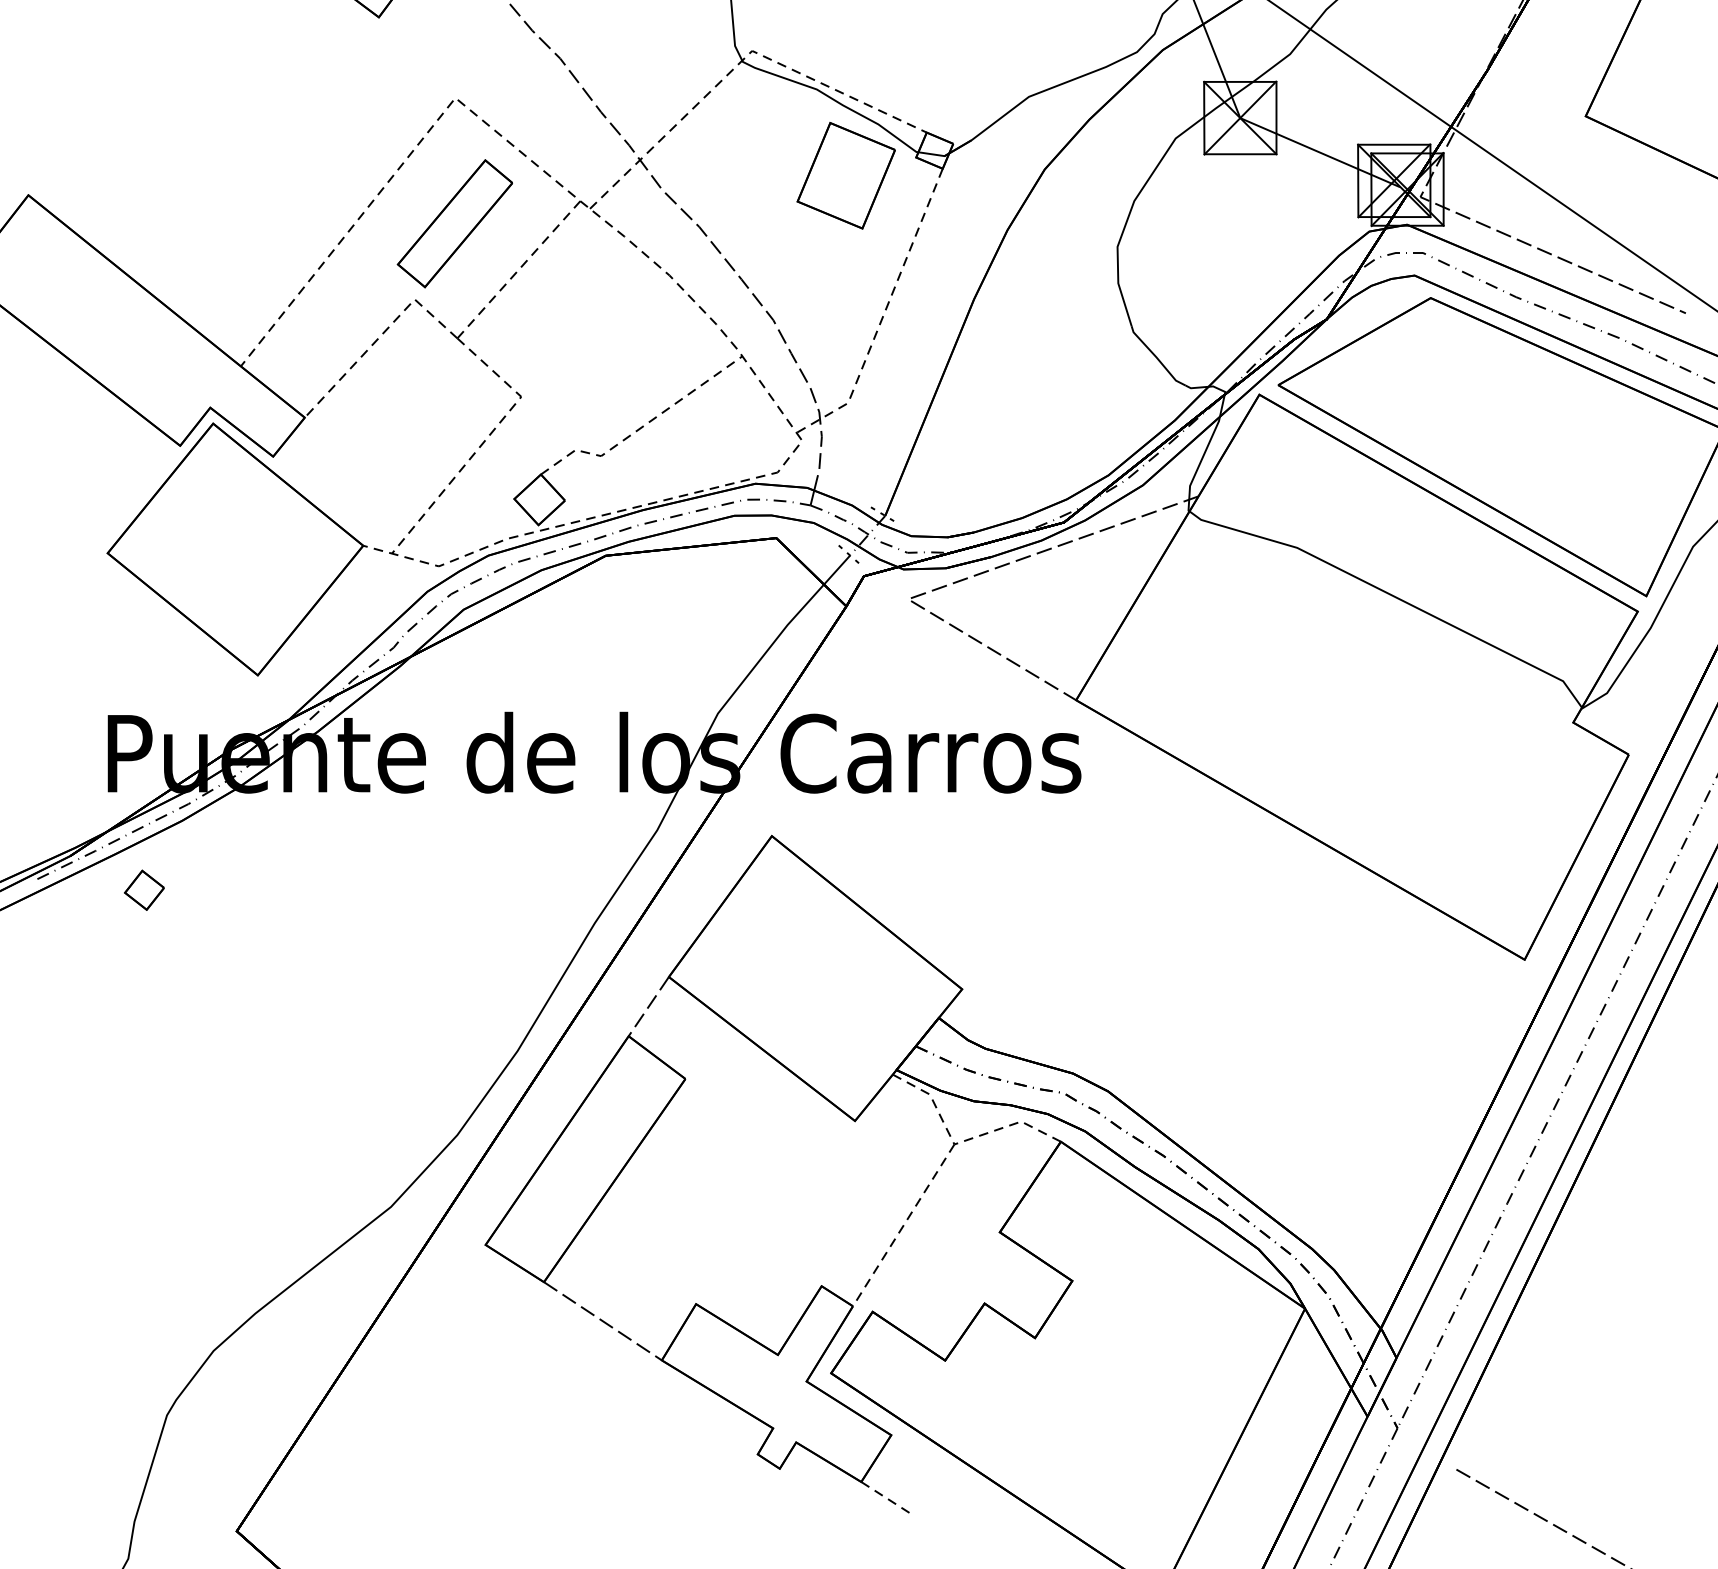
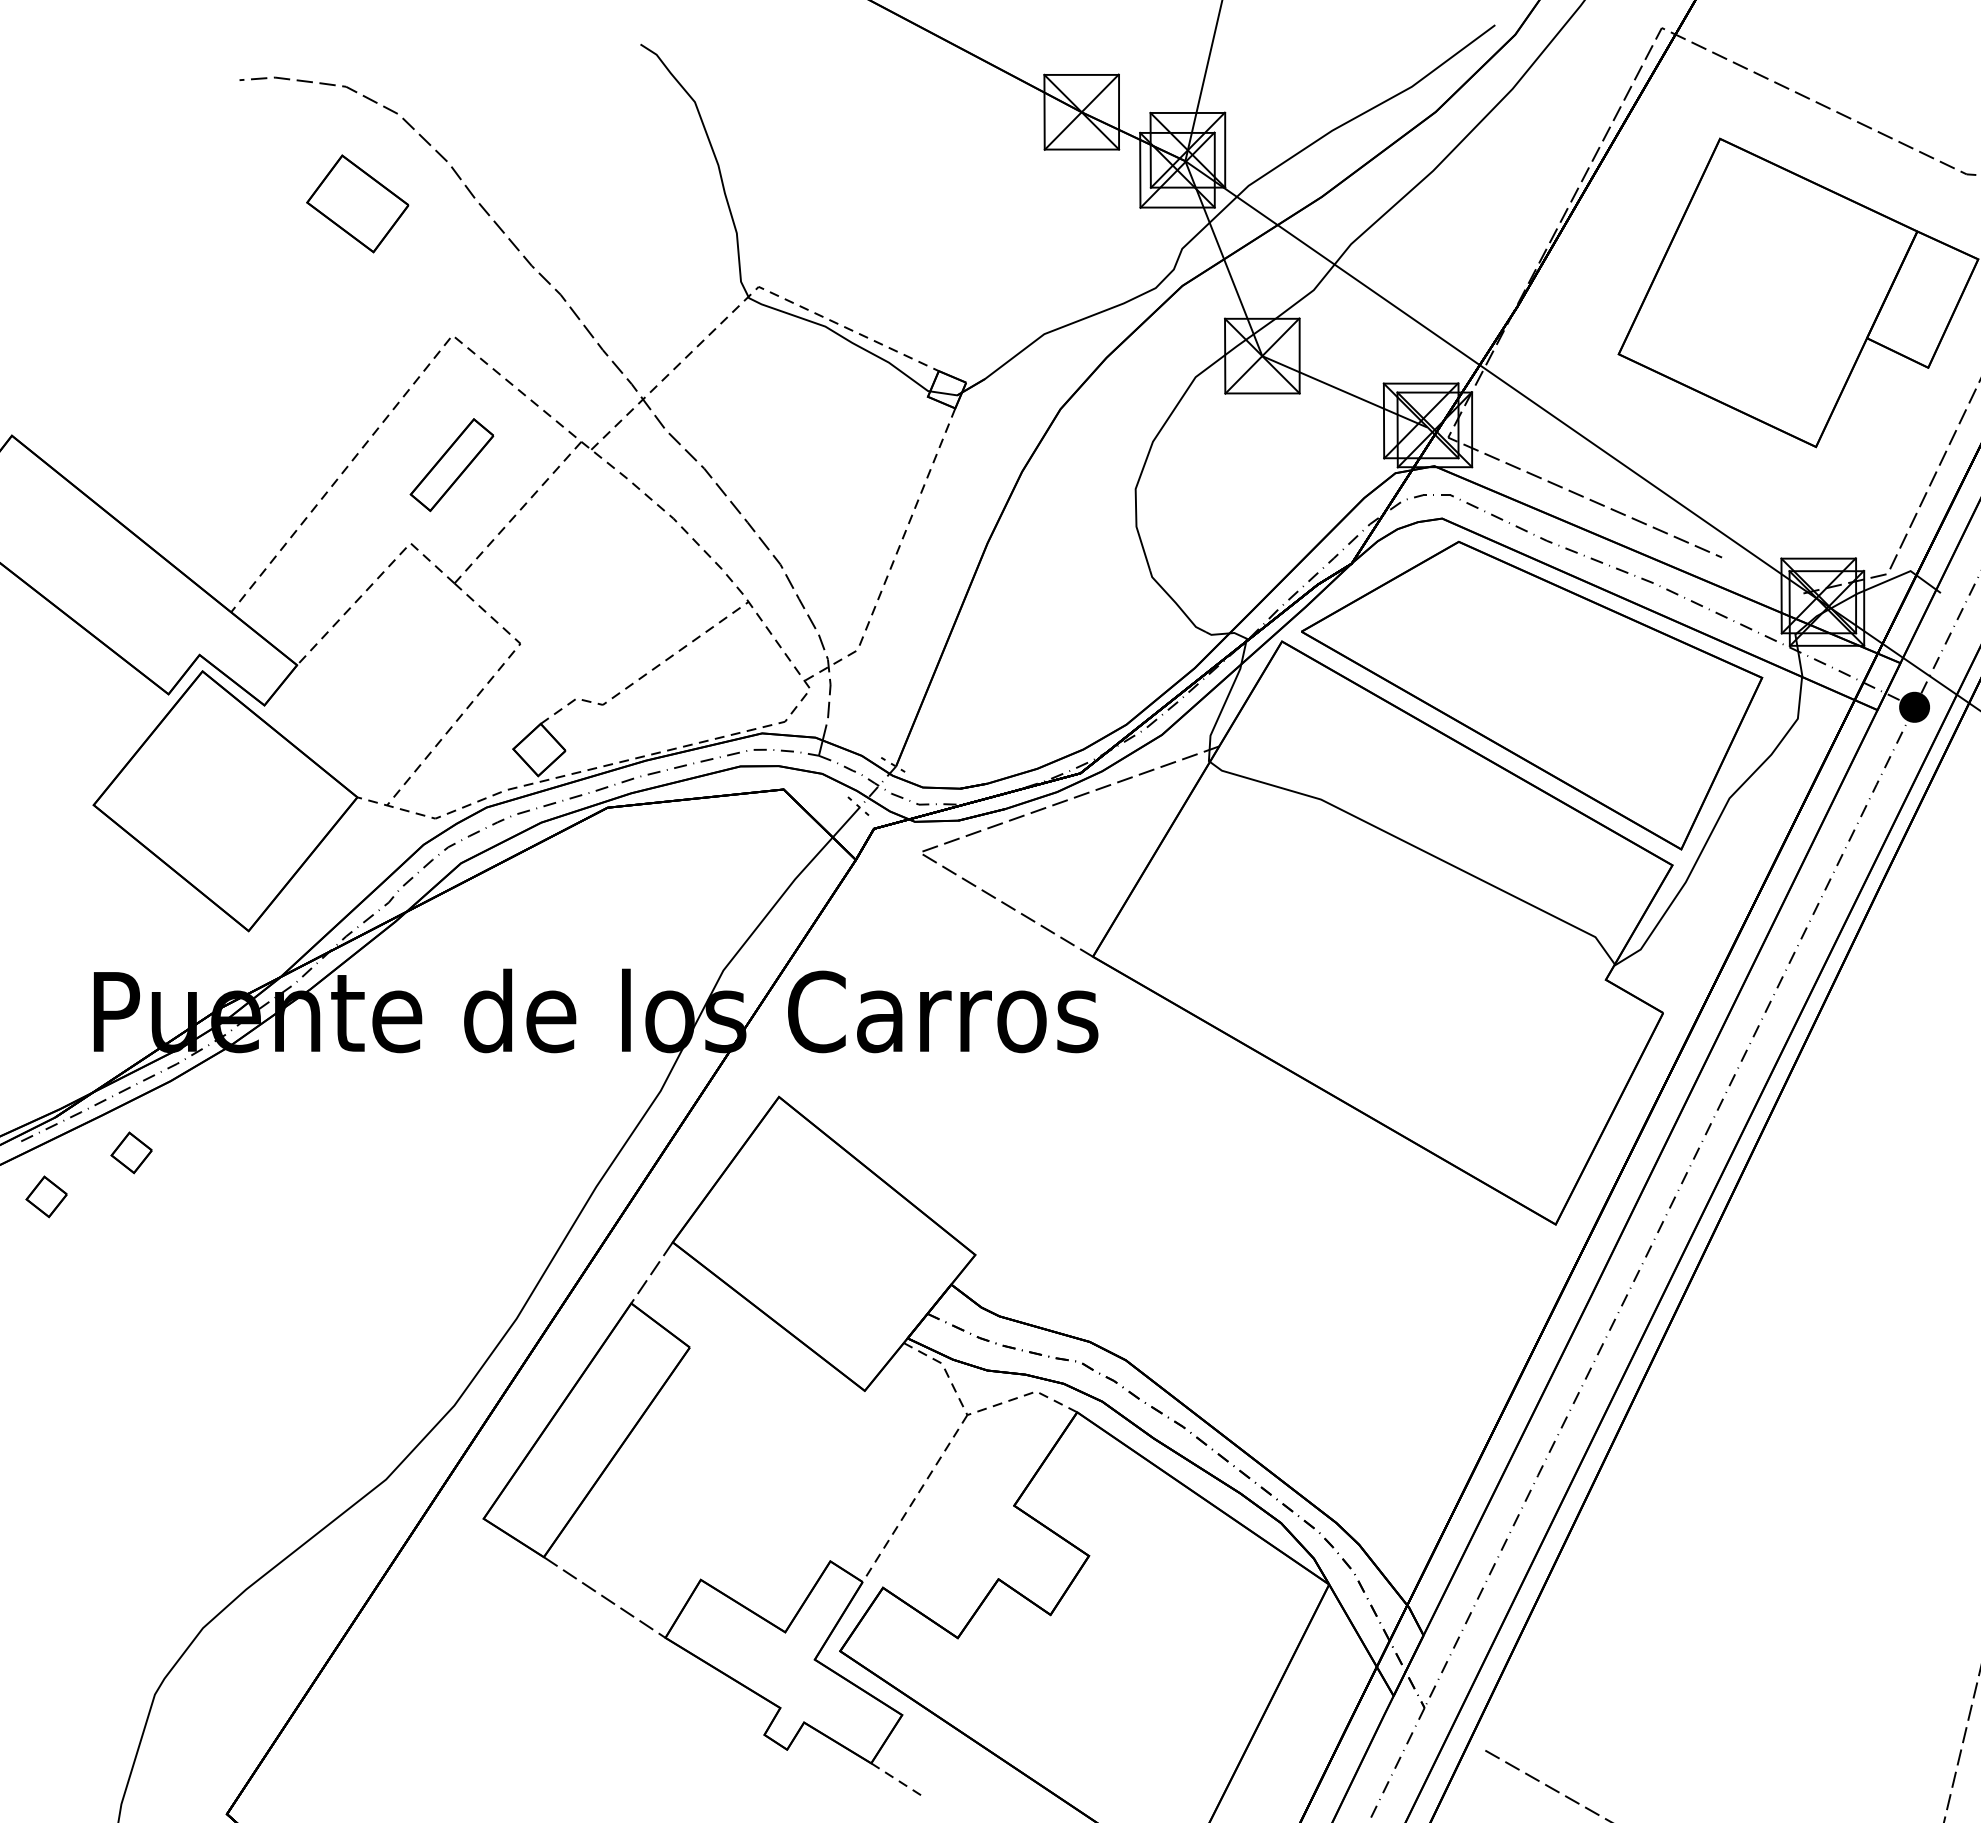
part: (846, 175) -> (855, 415), removed
part: (454, 223) -> (451, 464), size x0.7
part: (61, 932) -> (46, 1196), added

